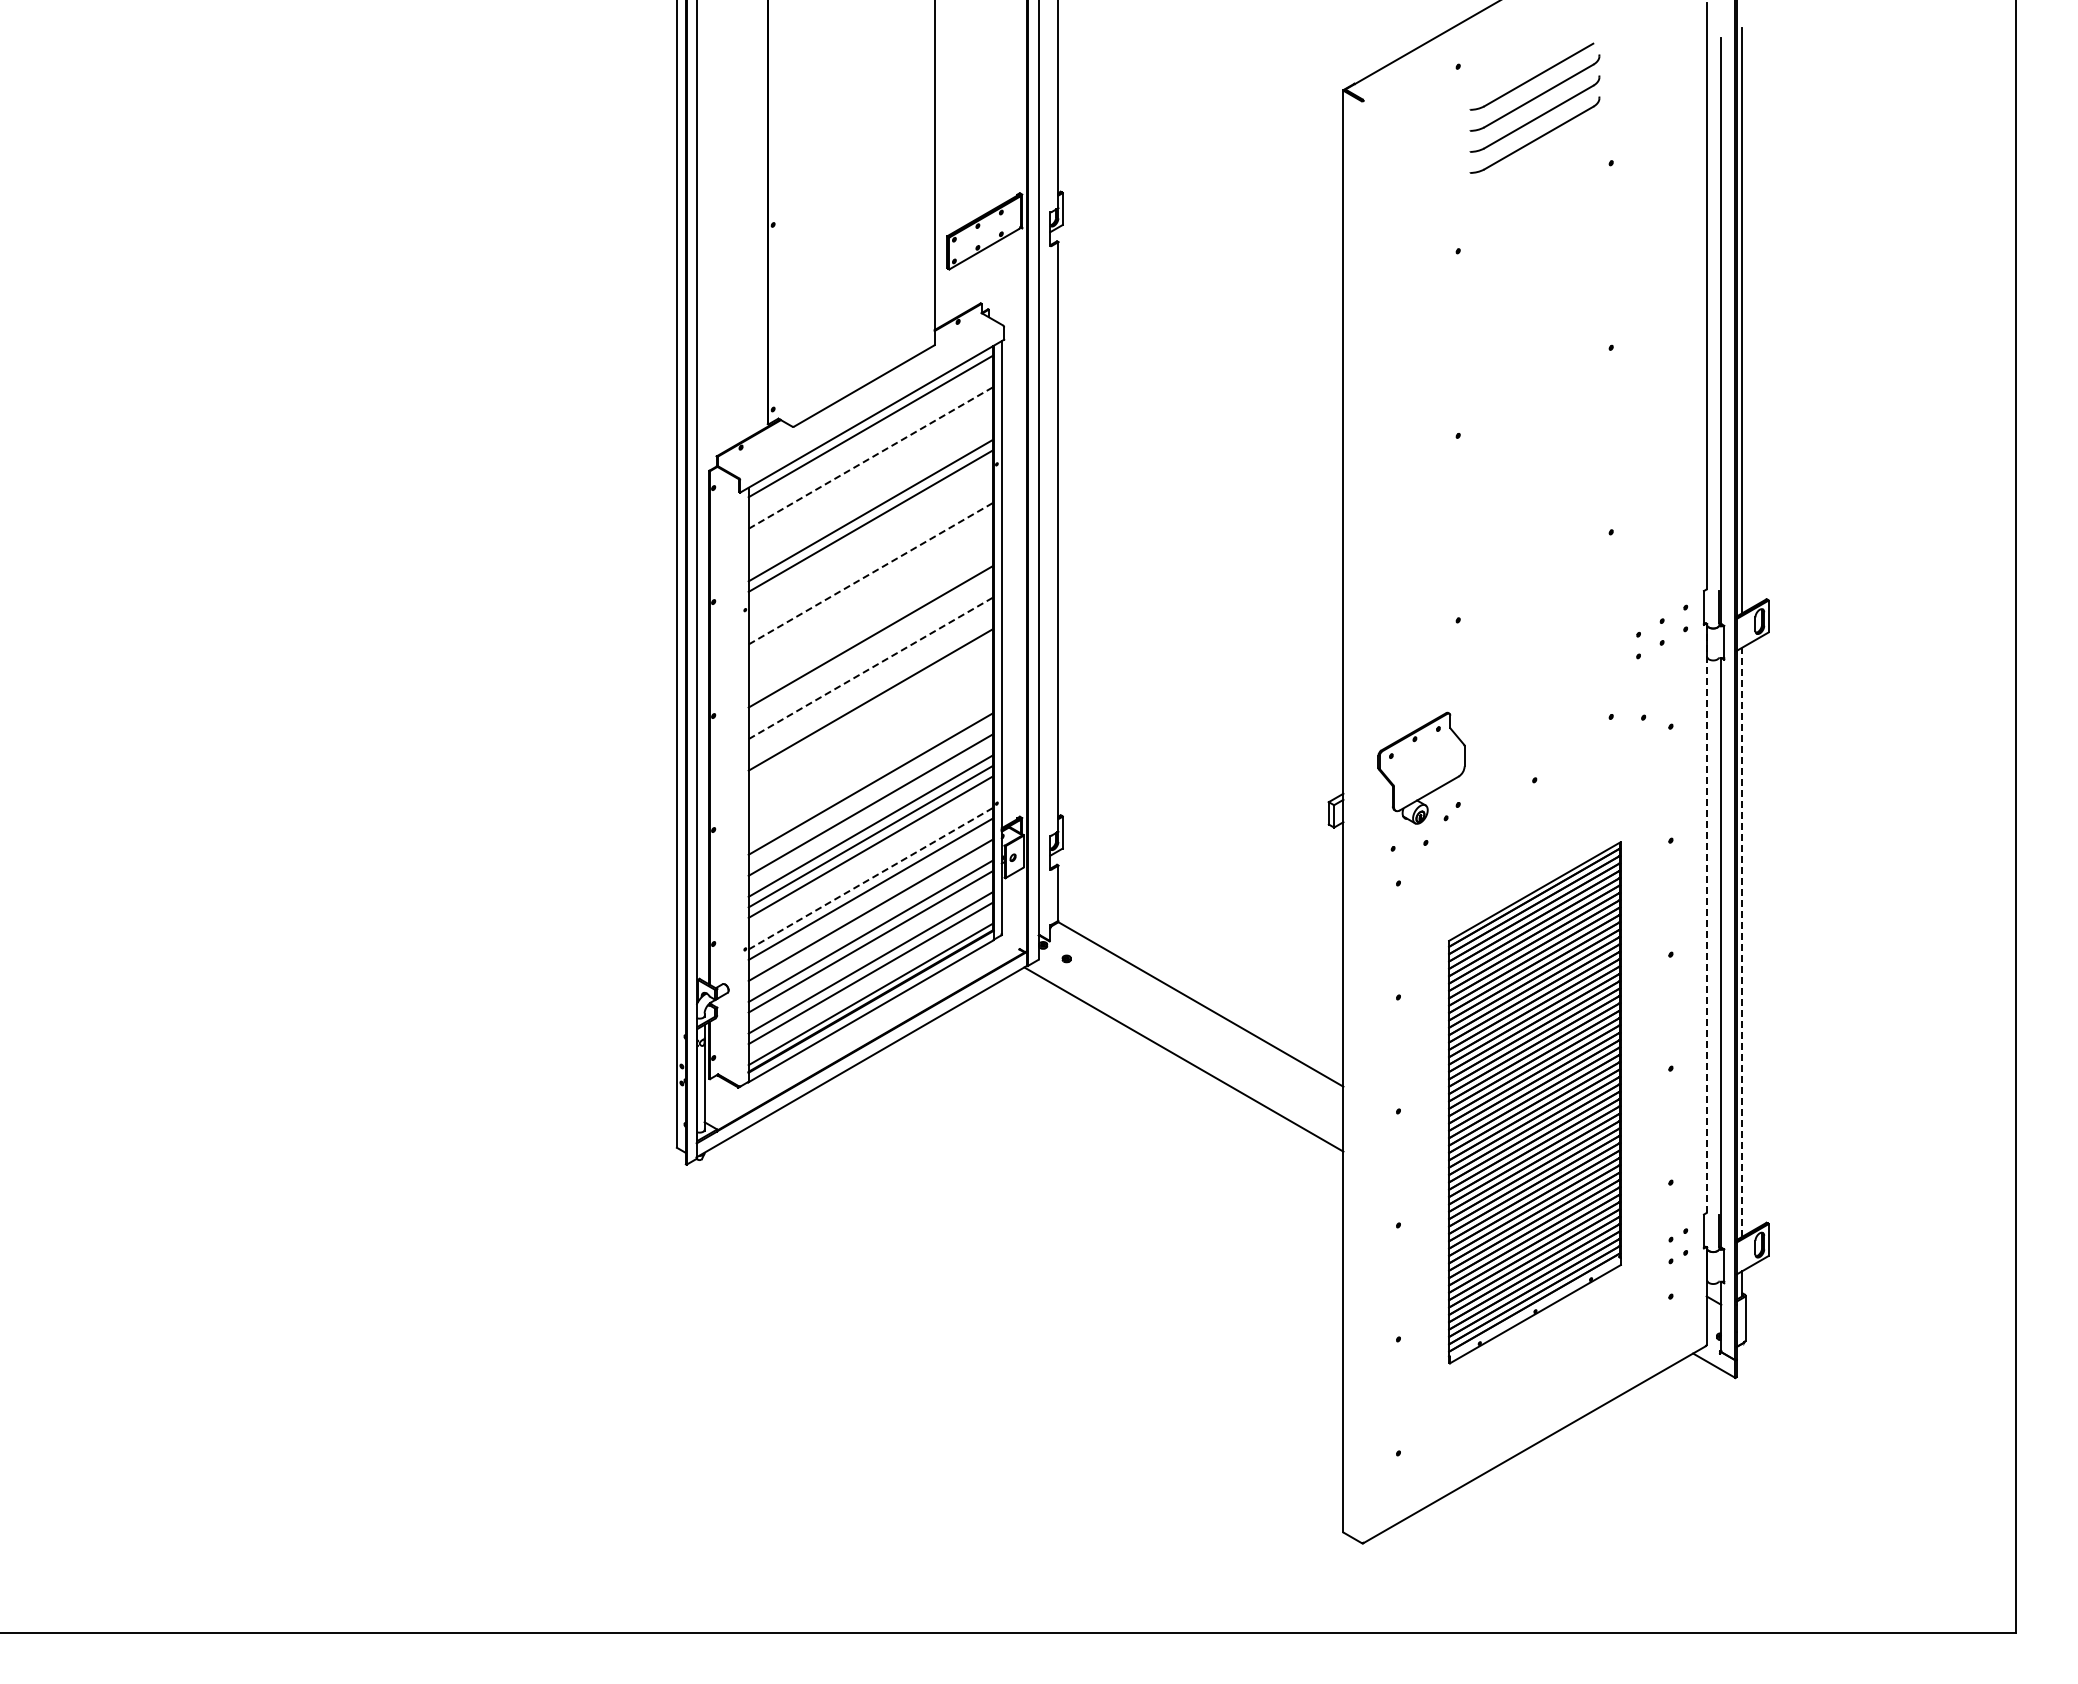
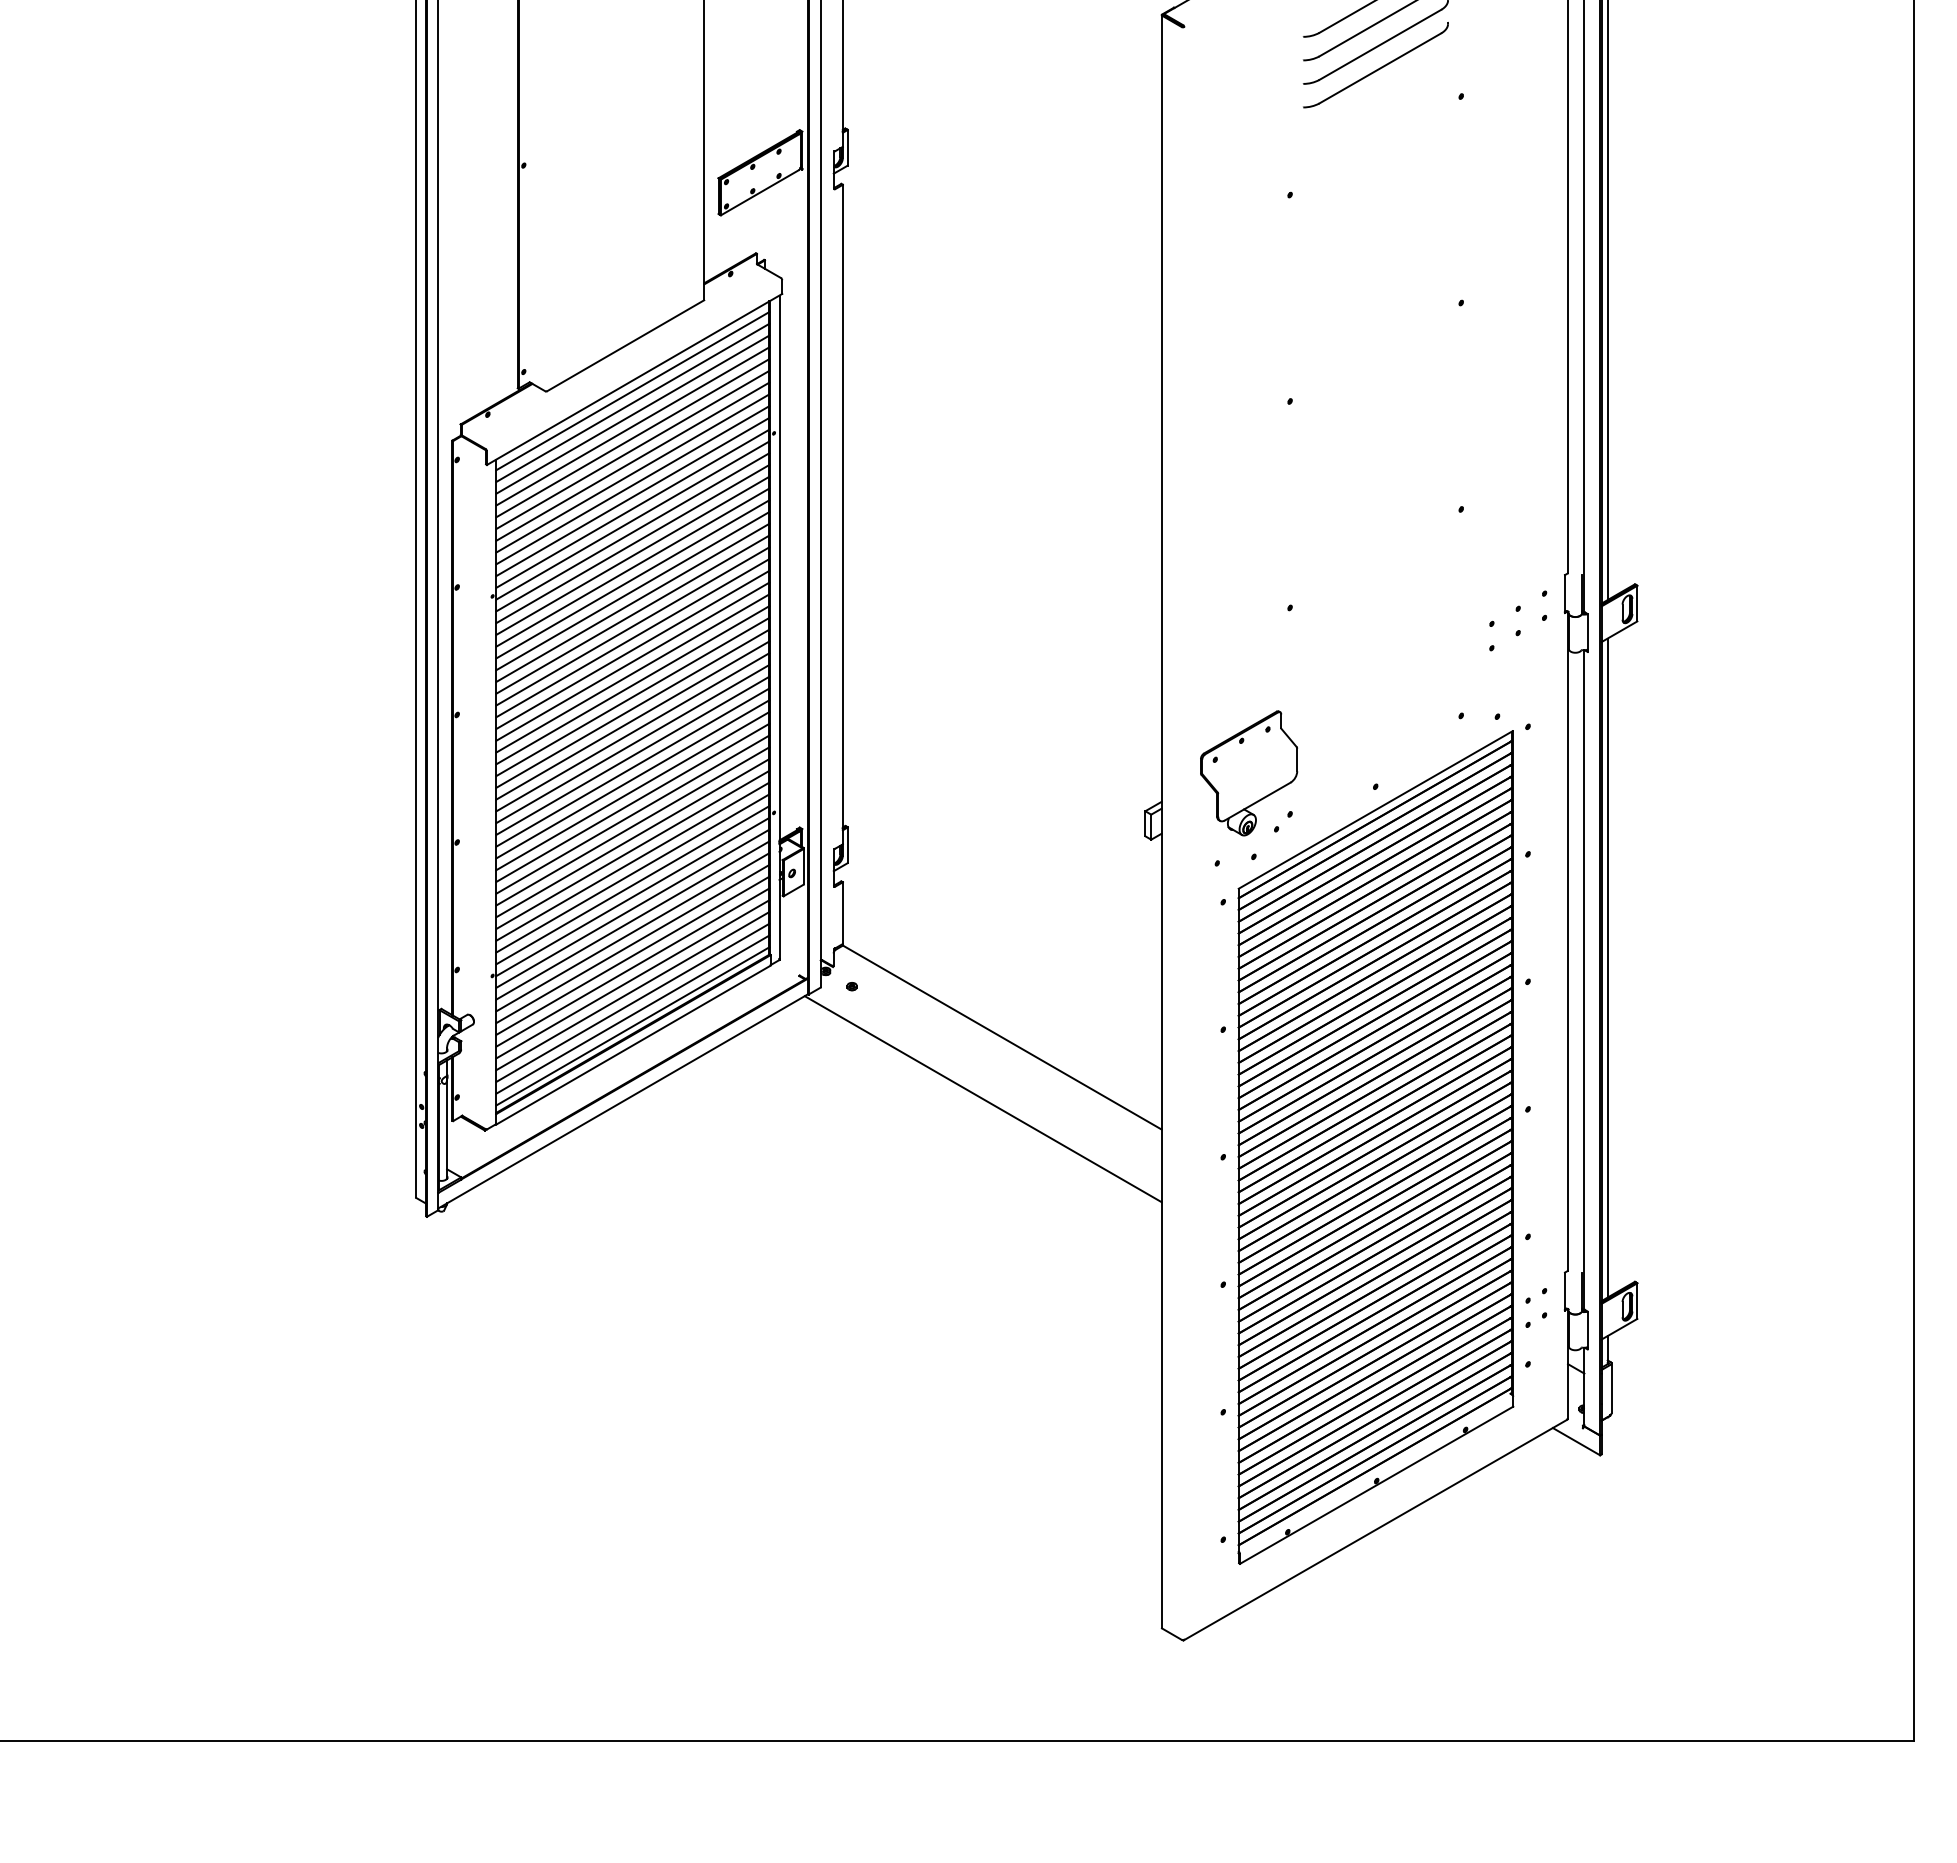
line: (870, 436) -> (632, 402), added
line: (870, 447) -> (632, 414), added
line: (870, 458) -> (632, 426), dashed -> solid
line: (870, 468) -> (632, 438), added
line: (870, 478) -> (632, 449), added
line: (870, 489) -> (632, 461), added
line: (870, 499) -> (632, 472), added
line: (870, 531) -> (632, 508), added
line: (870, 541) -> (632, 519), added
line: (870, 552) -> (632, 531), added
line: (870, 562) -> (632, 543), added
line: (870, 574) -> (632, 556), dashed -> solid
line: (870, 584) -> (632, 567), added
line: (870, 594) -> (632, 578), added
line: (870, 605) -> (632, 591), added
line: (870, 615) -> (632, 602), added
line: (870, 626) -> (632, 614), added
line: (870, 647) -> (632, 638), added
line: (870, 657) -> (632, 649), added
line: (870, 668) -> (632, 661), dashed -> solid
line: (870, 678) -> (632, 672), added
line: (870, 689) -> (632, 685), added
line: (870, 710) -> (632, 708), added
line: (870, 720) -> (632, 719), added
line: (870, 731) -> (632, 732), added
line: (870, 741) -> (632, 743), added
line: (870, 752) -> (632, 755), added
line: (870, 762) -> (632, 766), added
line: (870, 773) -> (632, 779), added
line: (870, 794) -> (632, 802), added
line: (870, 815) -> (632, 826), added
line: (870, 857) -> (632, 873), added
line: (870, 867) -> (632, 884), added
line: (870, 879) -> (632, 897), dashed -> solid
line: (870, 899) -> (632, 920), added
line: (1706, 918) -> (1567, 941), dashed -> solid
line: (870, 920) -> (632, 943), added
line: (1742, 942) -> (1608, 968), dashed -> solid
line: (870, 952) -> (632, 979), added
line: (870, 983) -> (632, 1014), added
part: (1534, 1102) -> (1375, 1147), size x1.43

